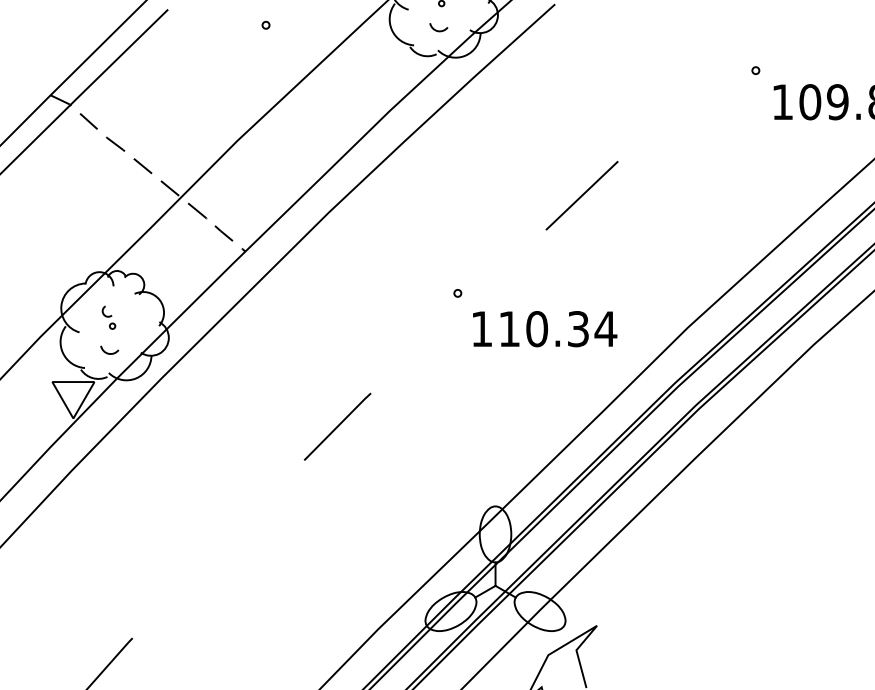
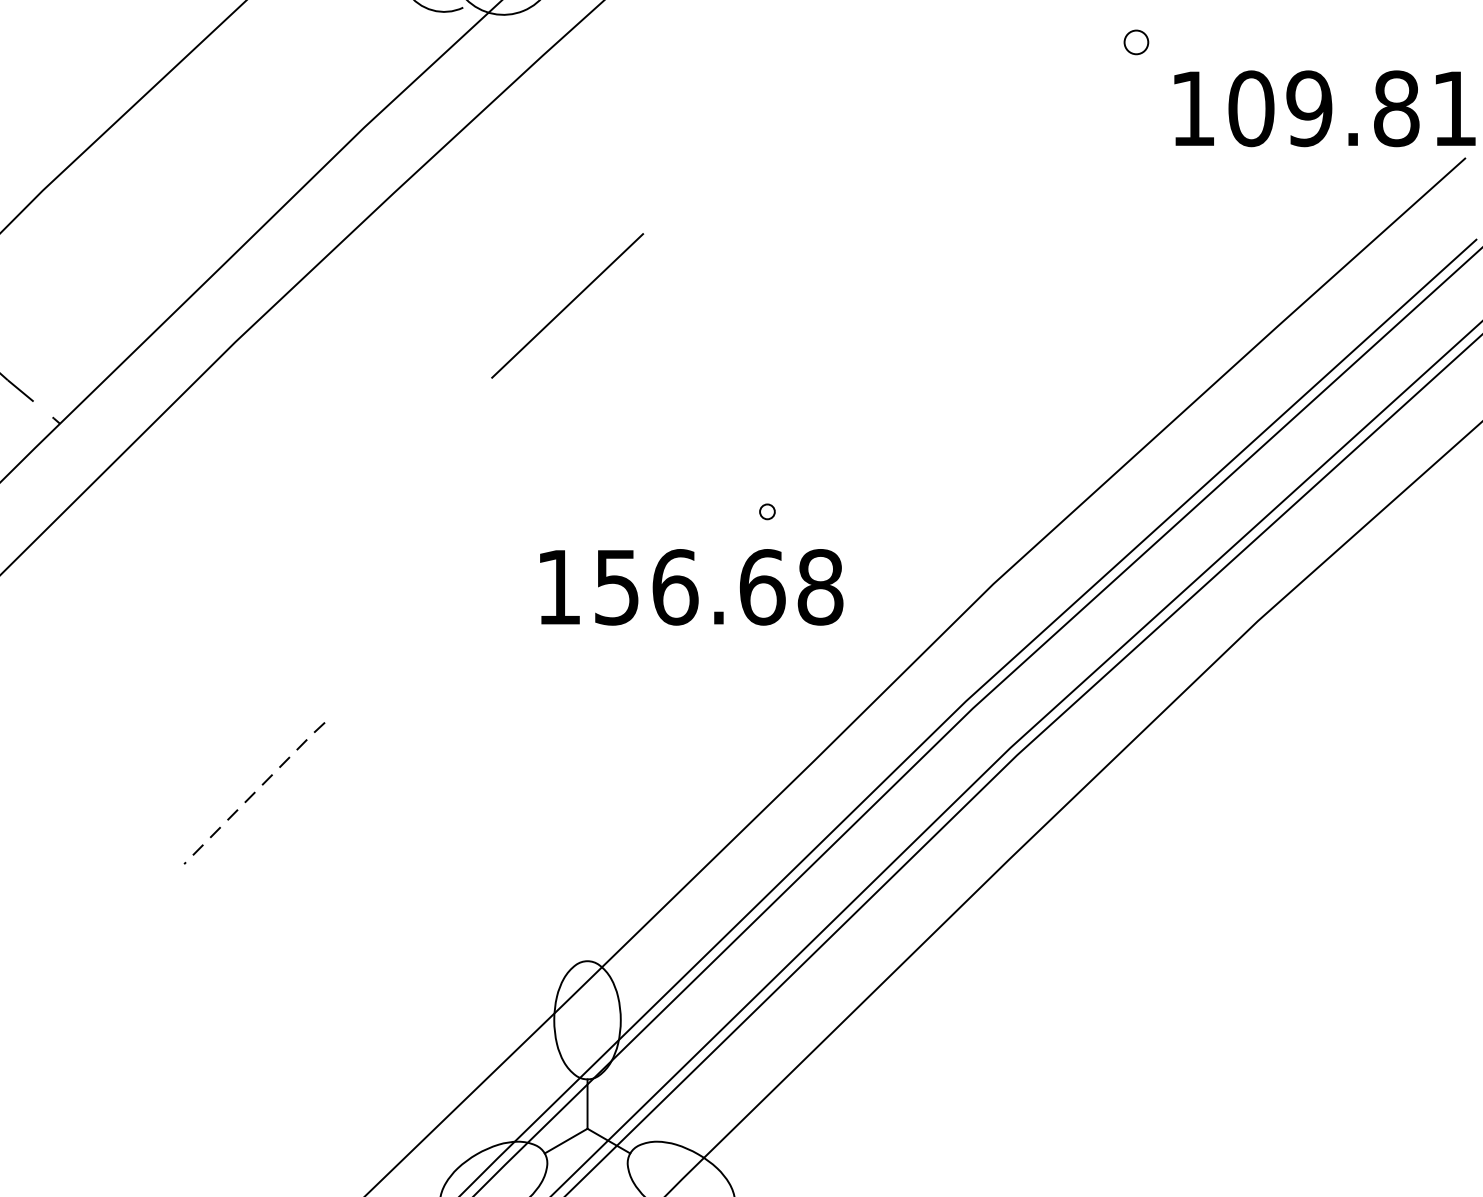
part: (755, 70) -> (1135, 41), size x1.6
line: (581, 195) -> (566, 305), moved
part: (457, 293) -> (766, 512), moved
text: (558, 329) -> (720, 588), 110.34 -> 156.68
line: (337, 426) -> (254, 792), solid -> dashed

